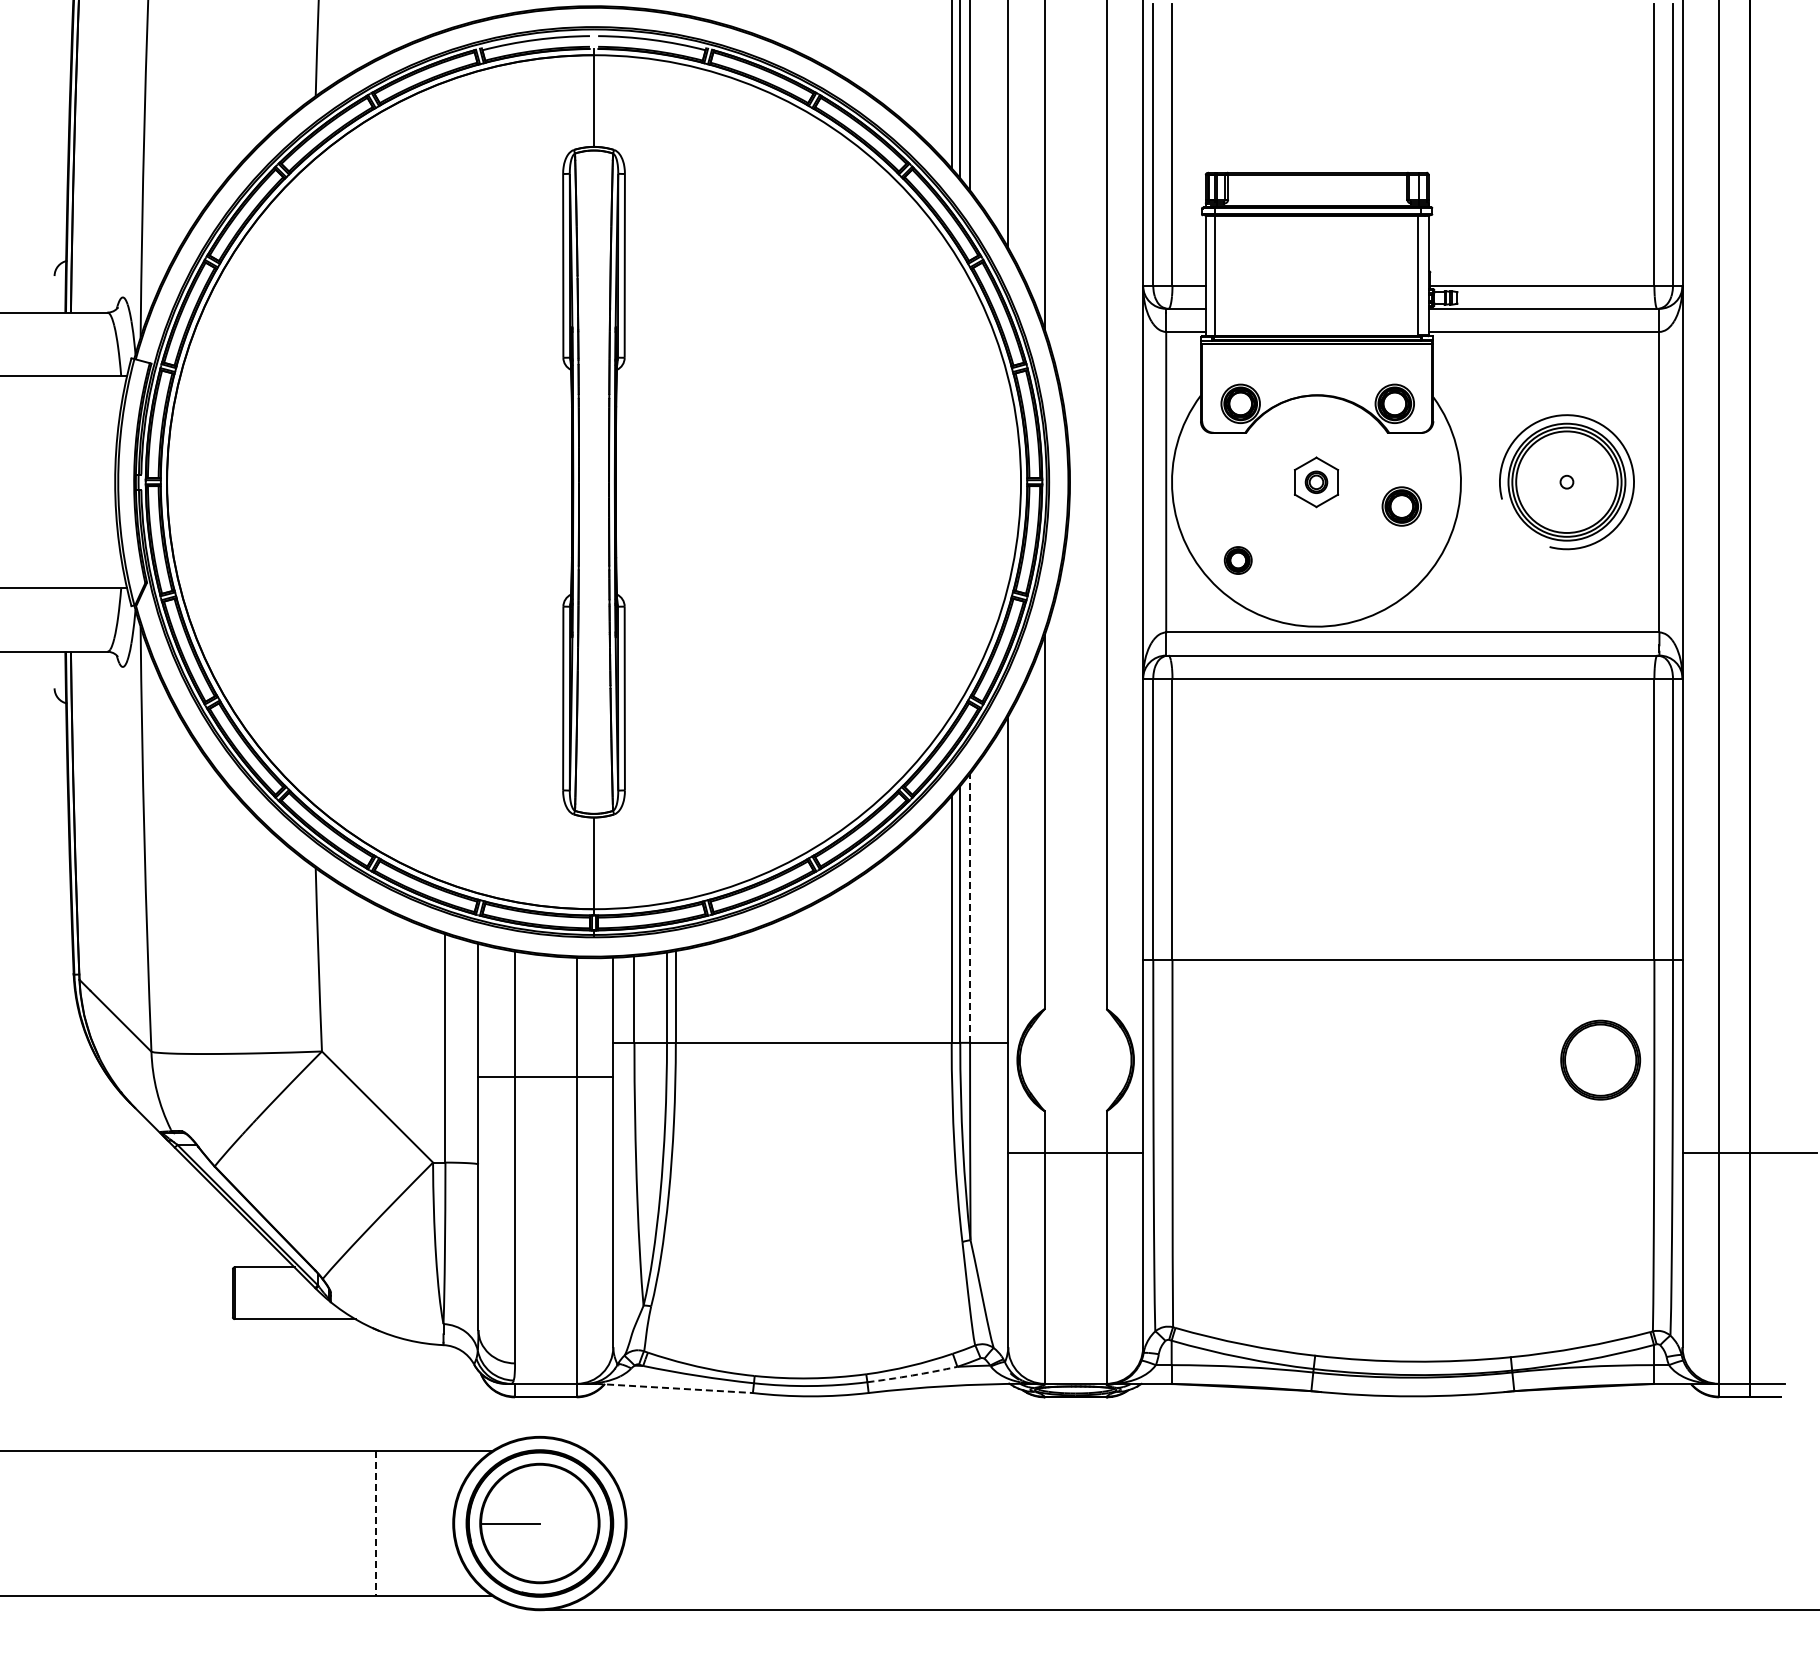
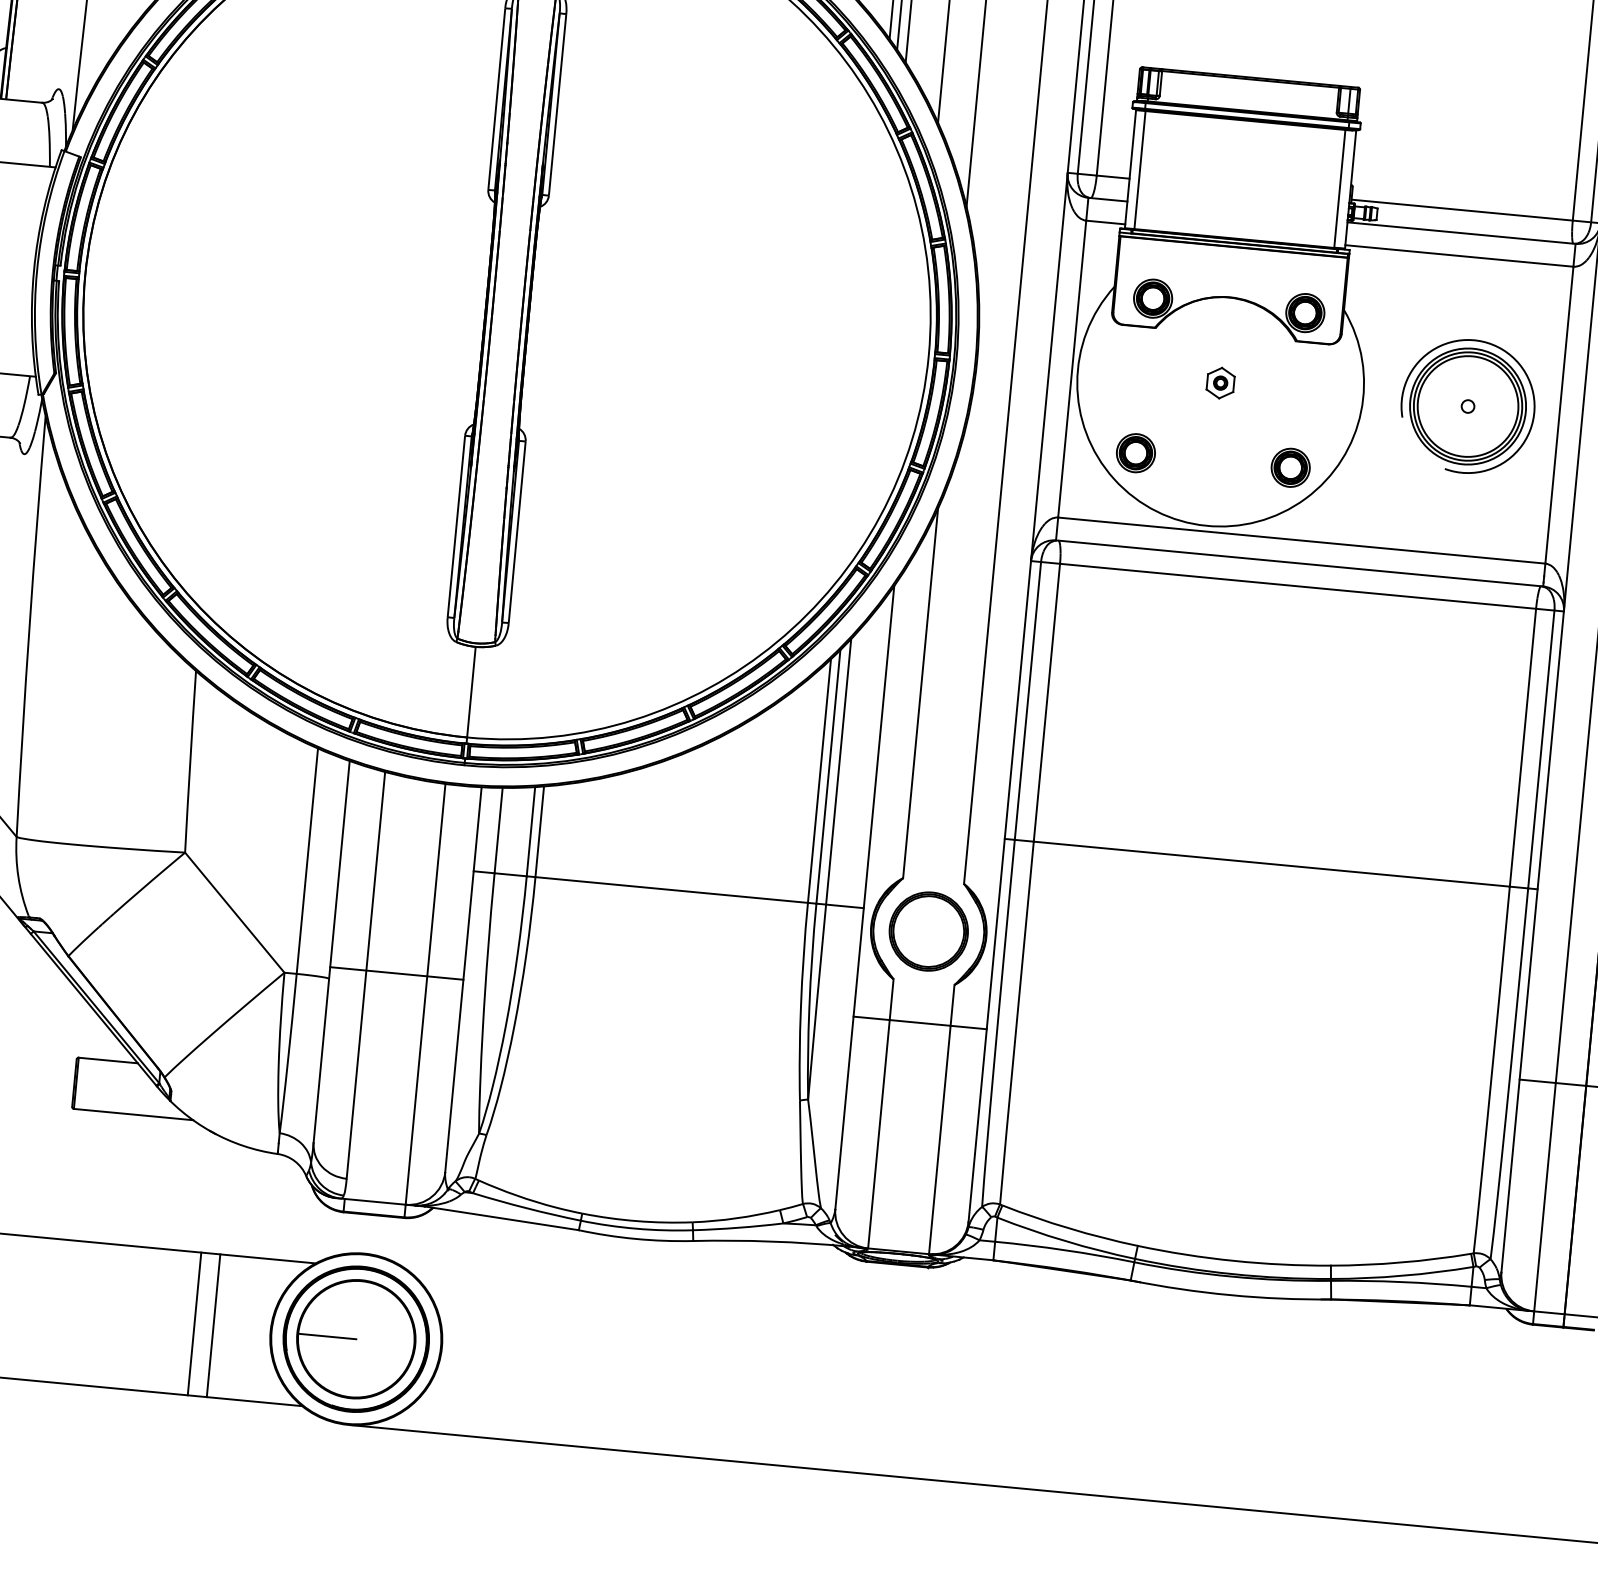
part: (1316, 481) -> (1220, 382), size x0.62
part: (1401, 506) -> (1290, 467), moved
part: (1238, 560) -> (1136, 453), size x1.43
line: (970, 907) -> (839, 770), dashed -> solid
part: (1600, 1059) -> (928, 930), moved
line: (545, 1076) -> (396, 973), moved
arc: (912, 1375) -> (738, 1227), dashed -> solid
line: (674, 1388) -> (501, 1218), dashed -> solid
line: (395, 1523) -> (213, 1325), added
line: (376, 1524) -> (194, 1324), dashed -> solid

